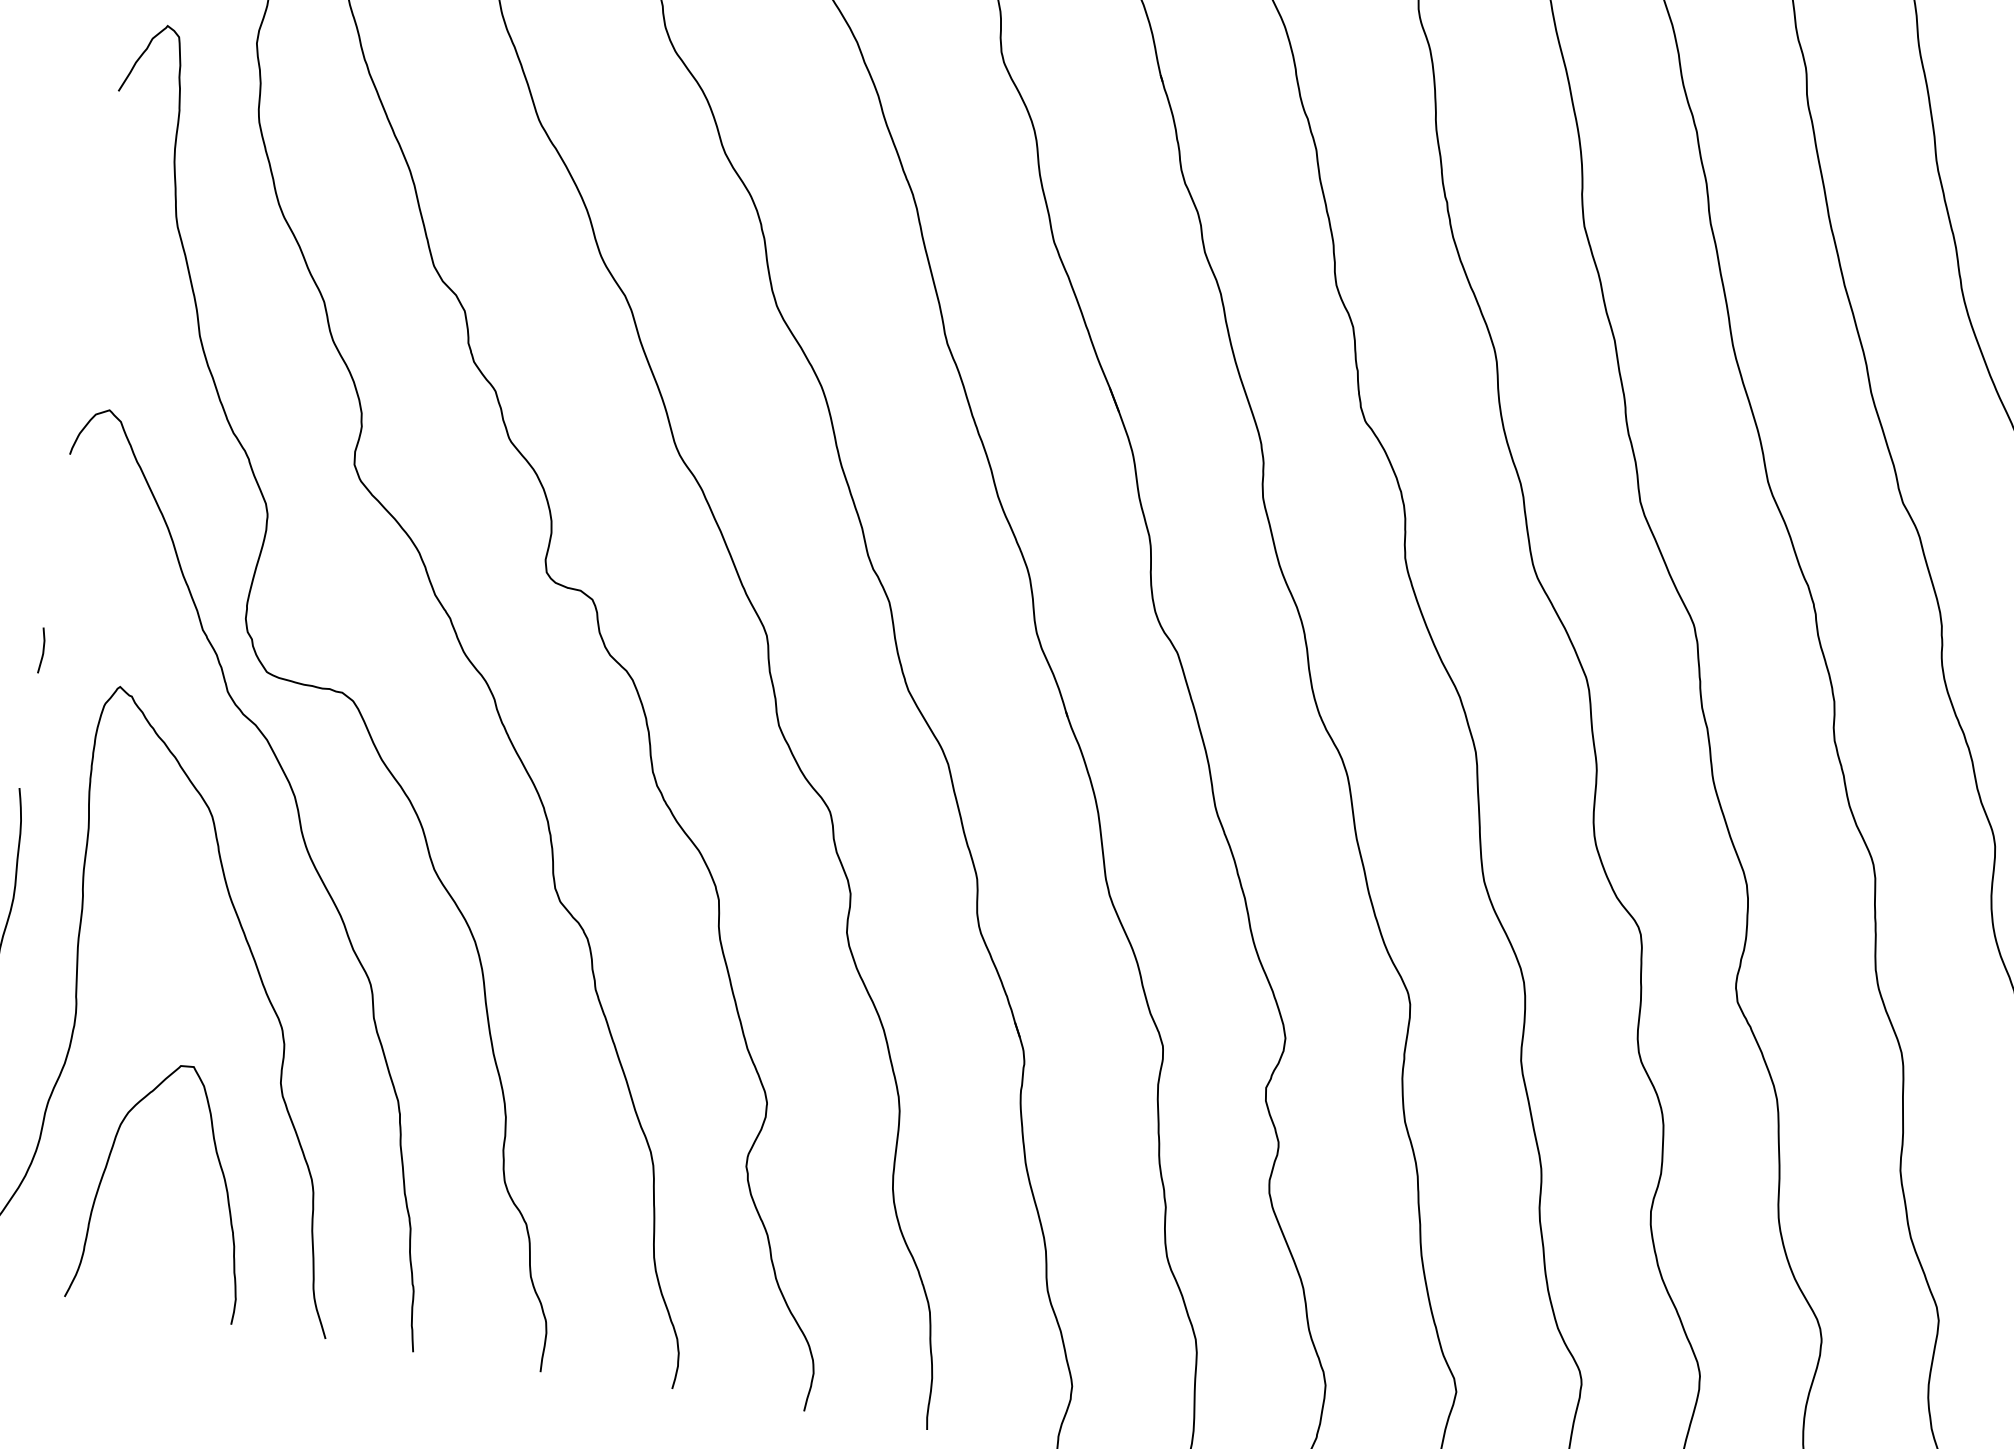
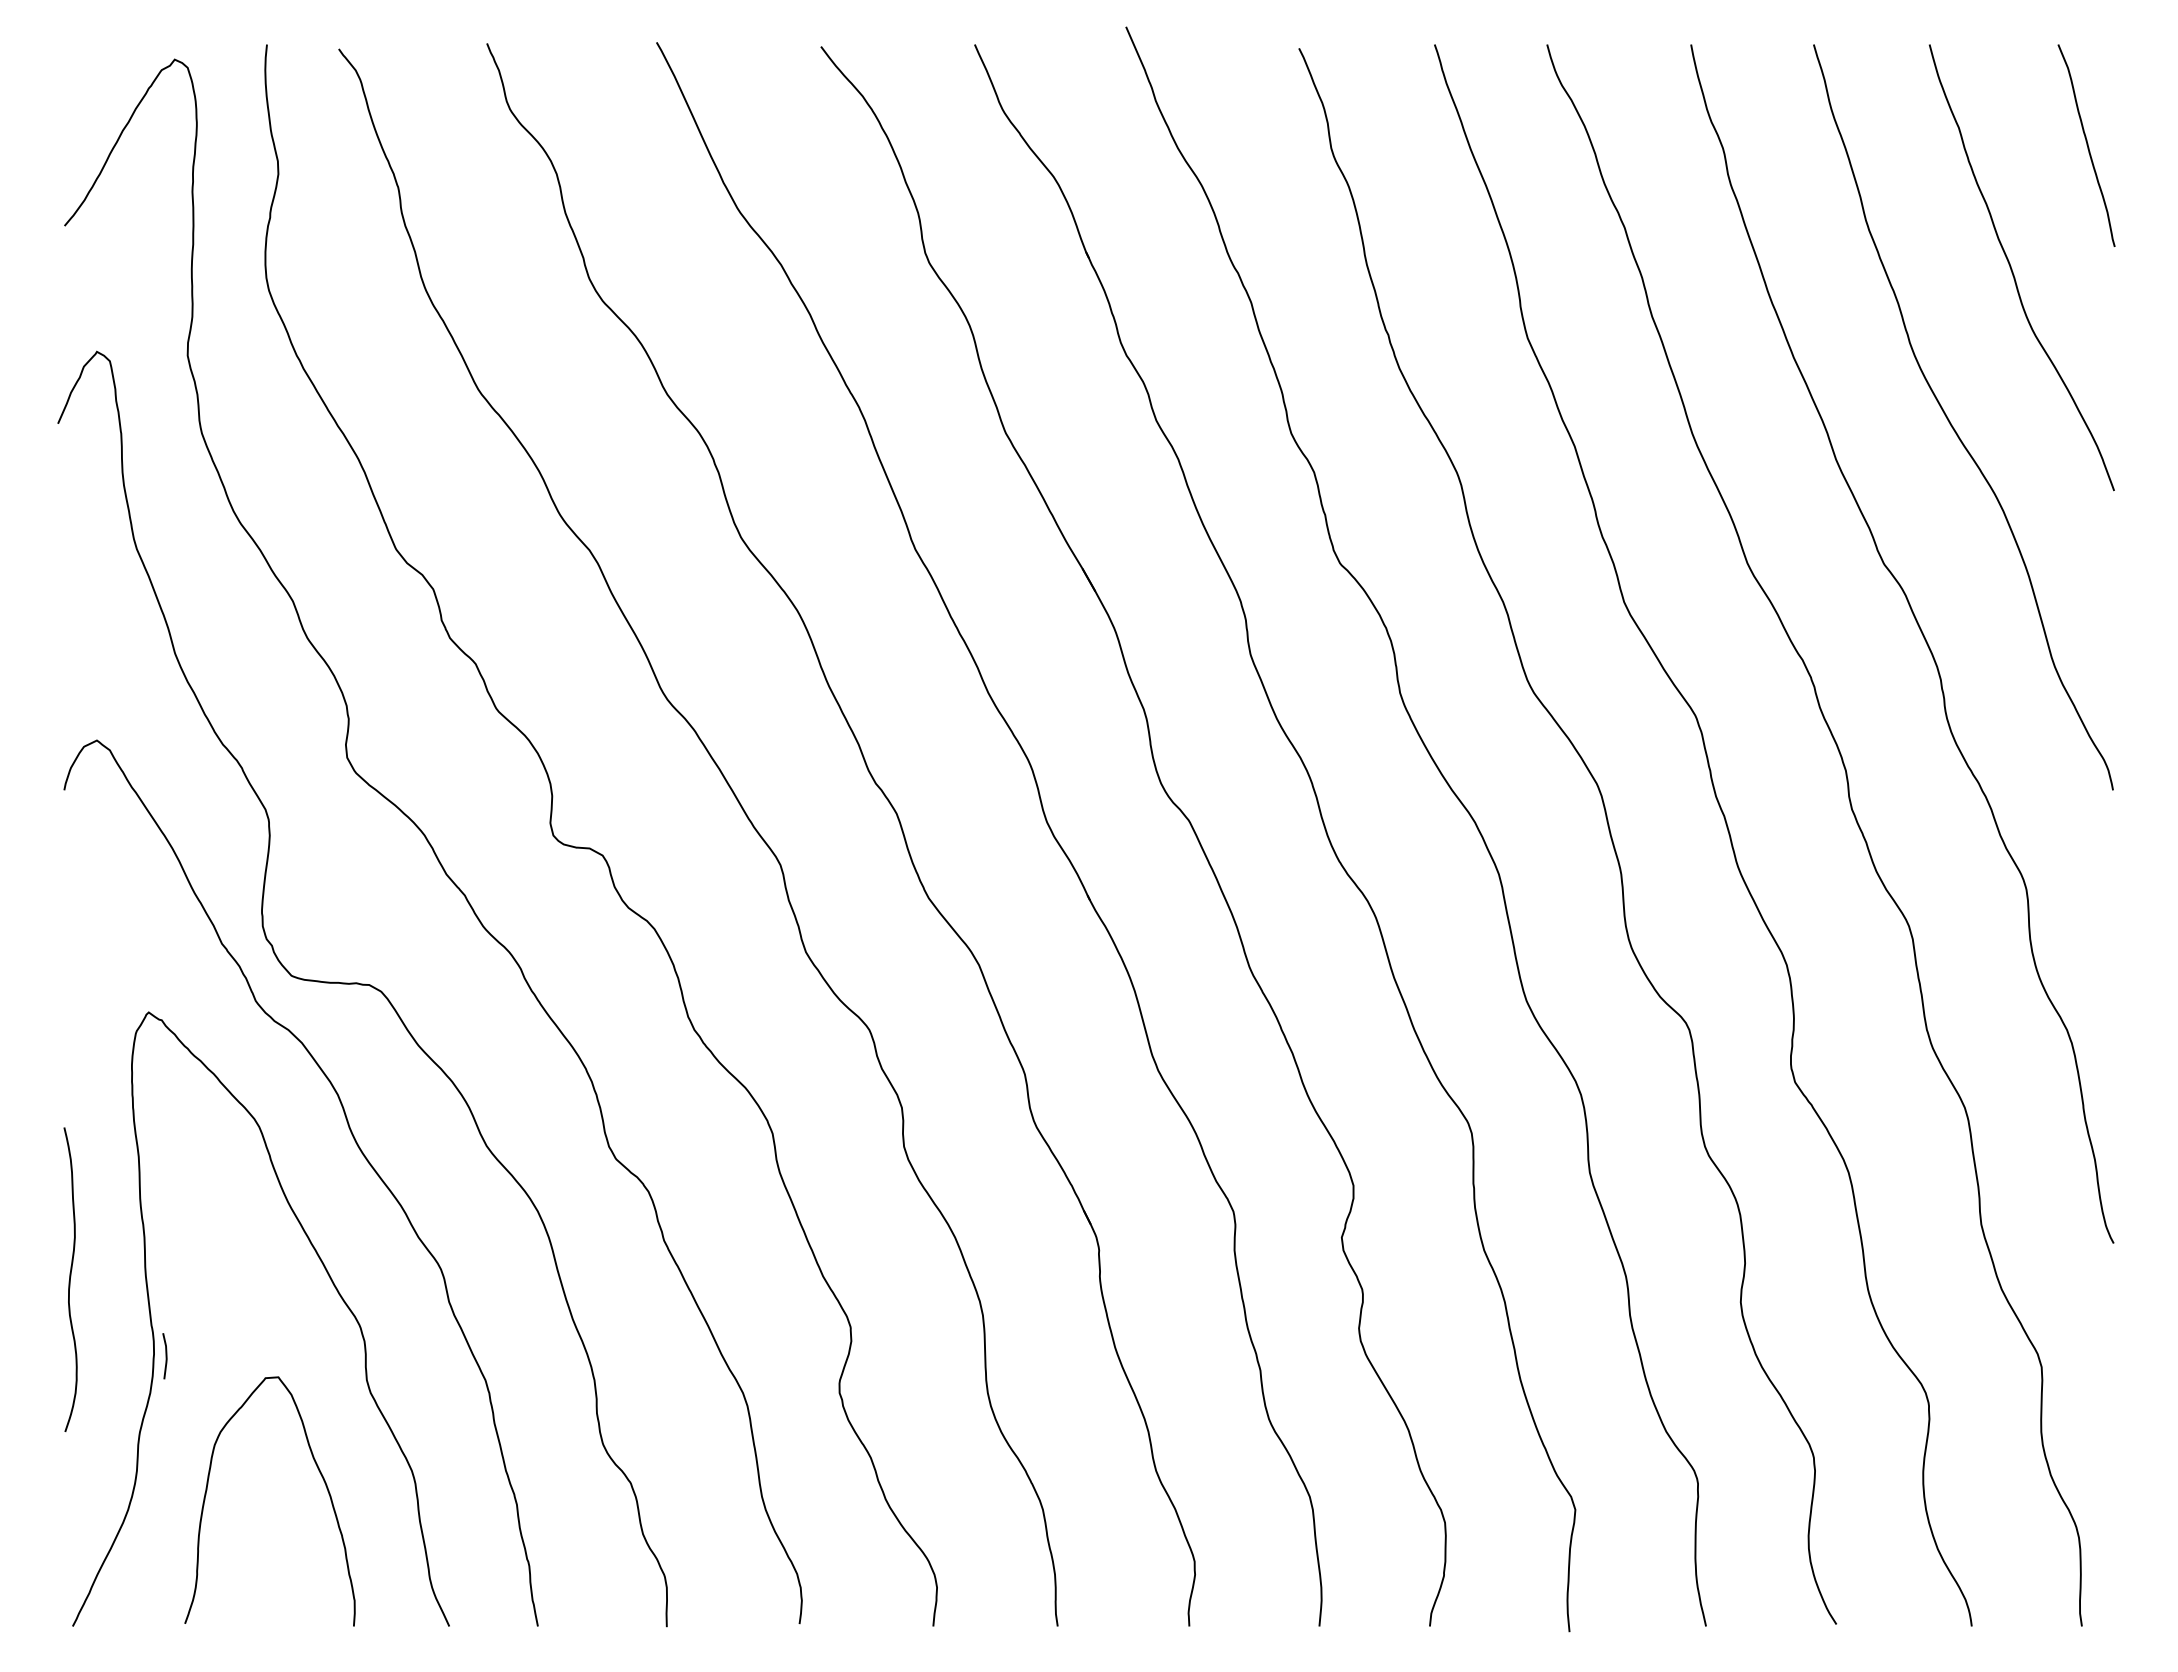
line: (42, 650) -> (165, 1356), moved

